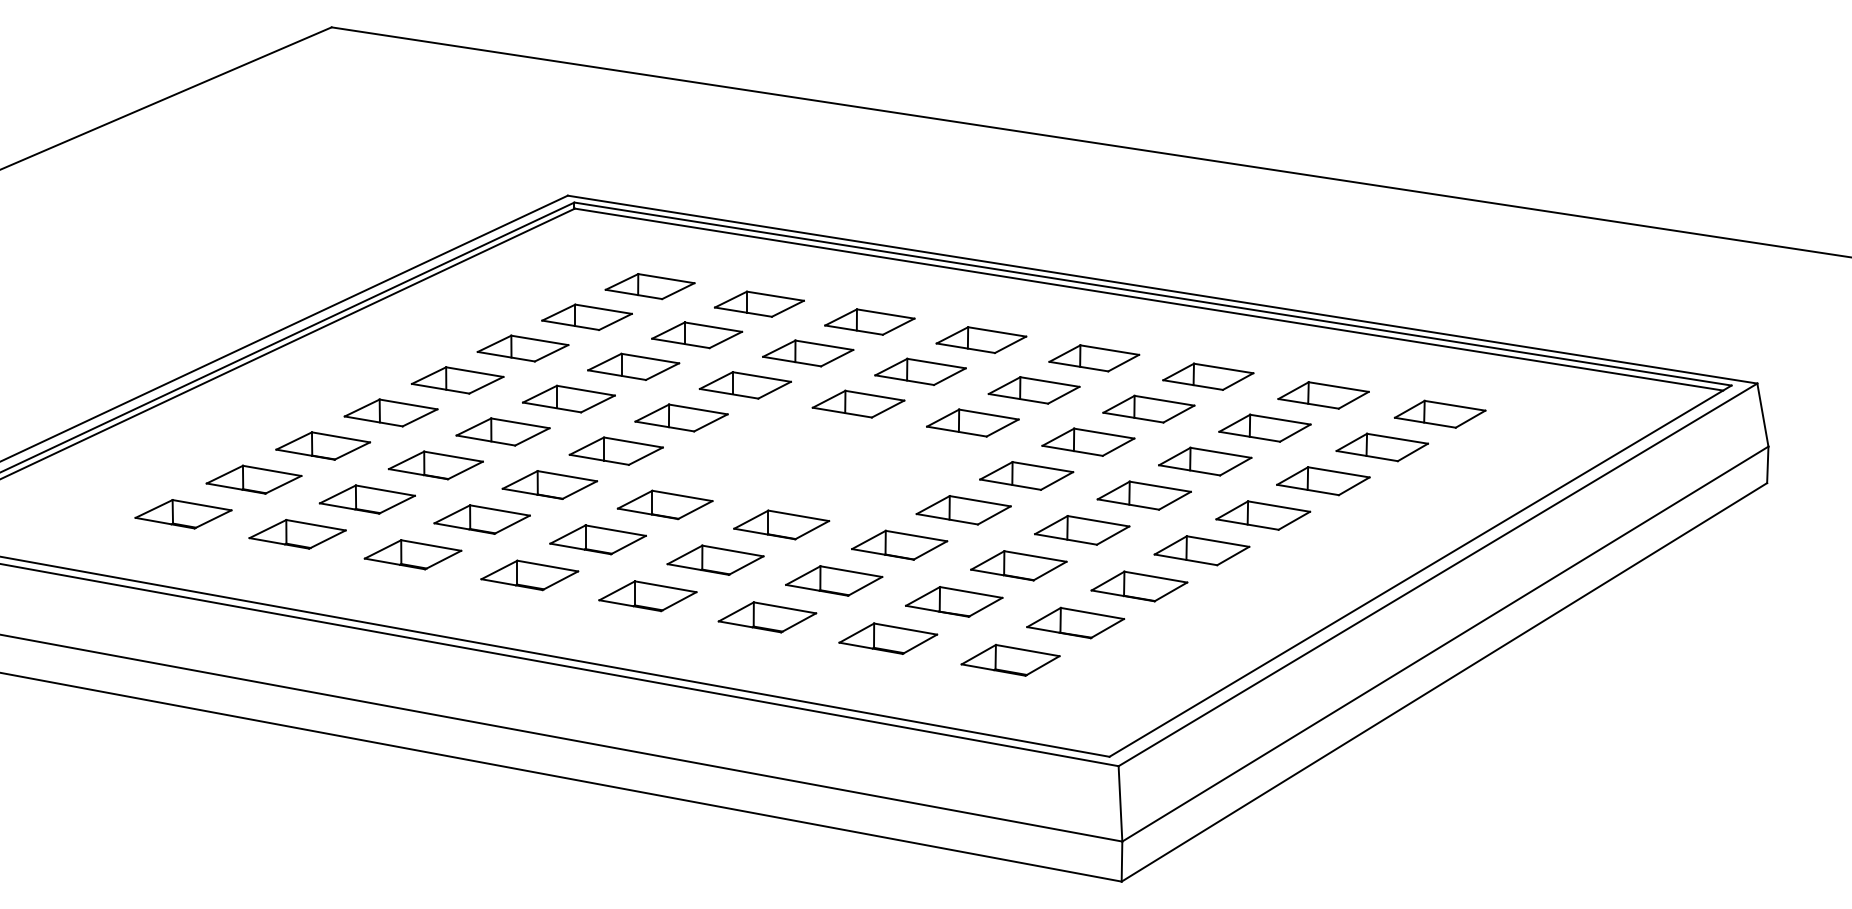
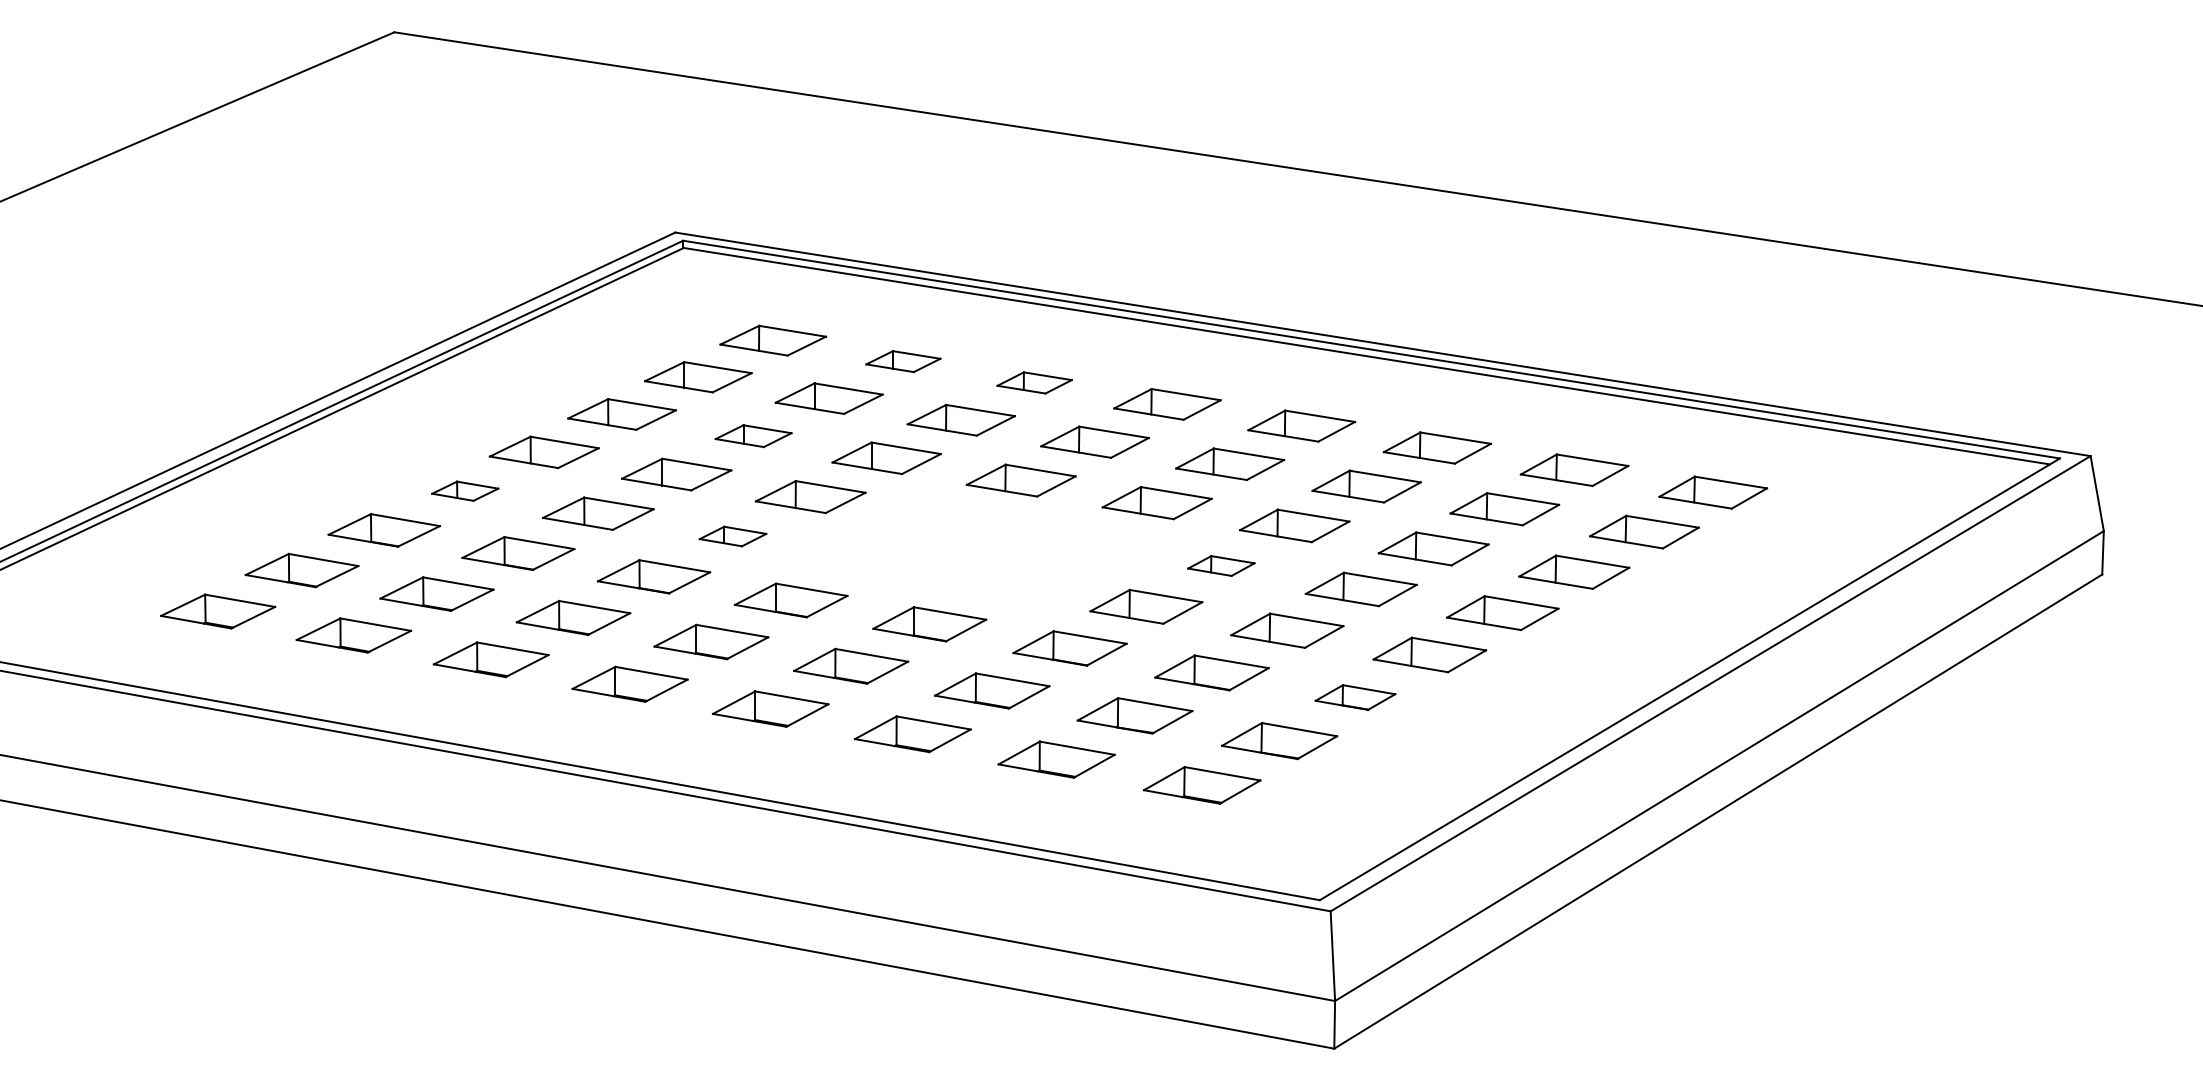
part: (759, 304) -> (903, 361), size x0.7
part: (869, 321) -> (1034, 382), size x0.7
part: (633, 366) -> (753, 435), size x0.7
part: (391, 413) -> (465, 491), size x0.6
part: (615, 451) -> (732, 536), size x0.6
part: (1026, 475) -> (1221, 565), size x0.6
part: (1139, 586) -> (1355, 697), size x0.7

